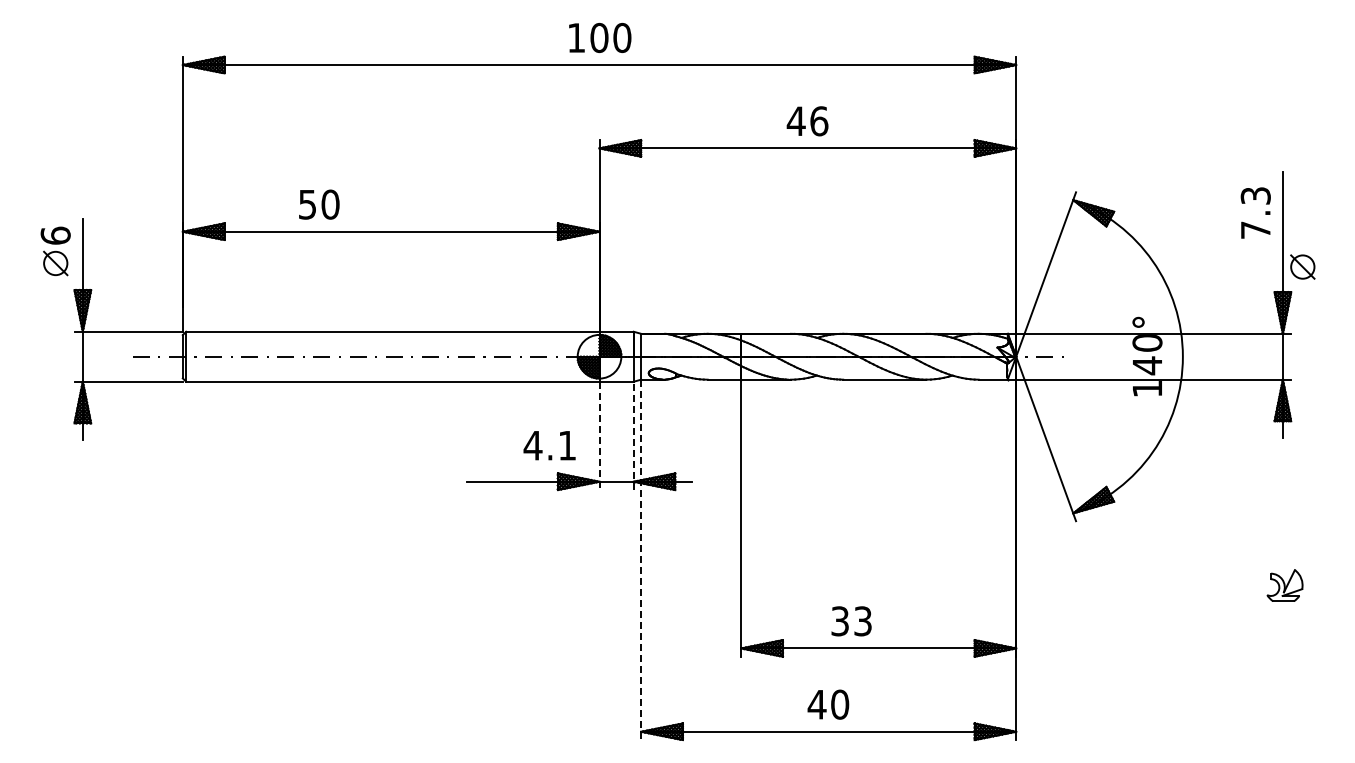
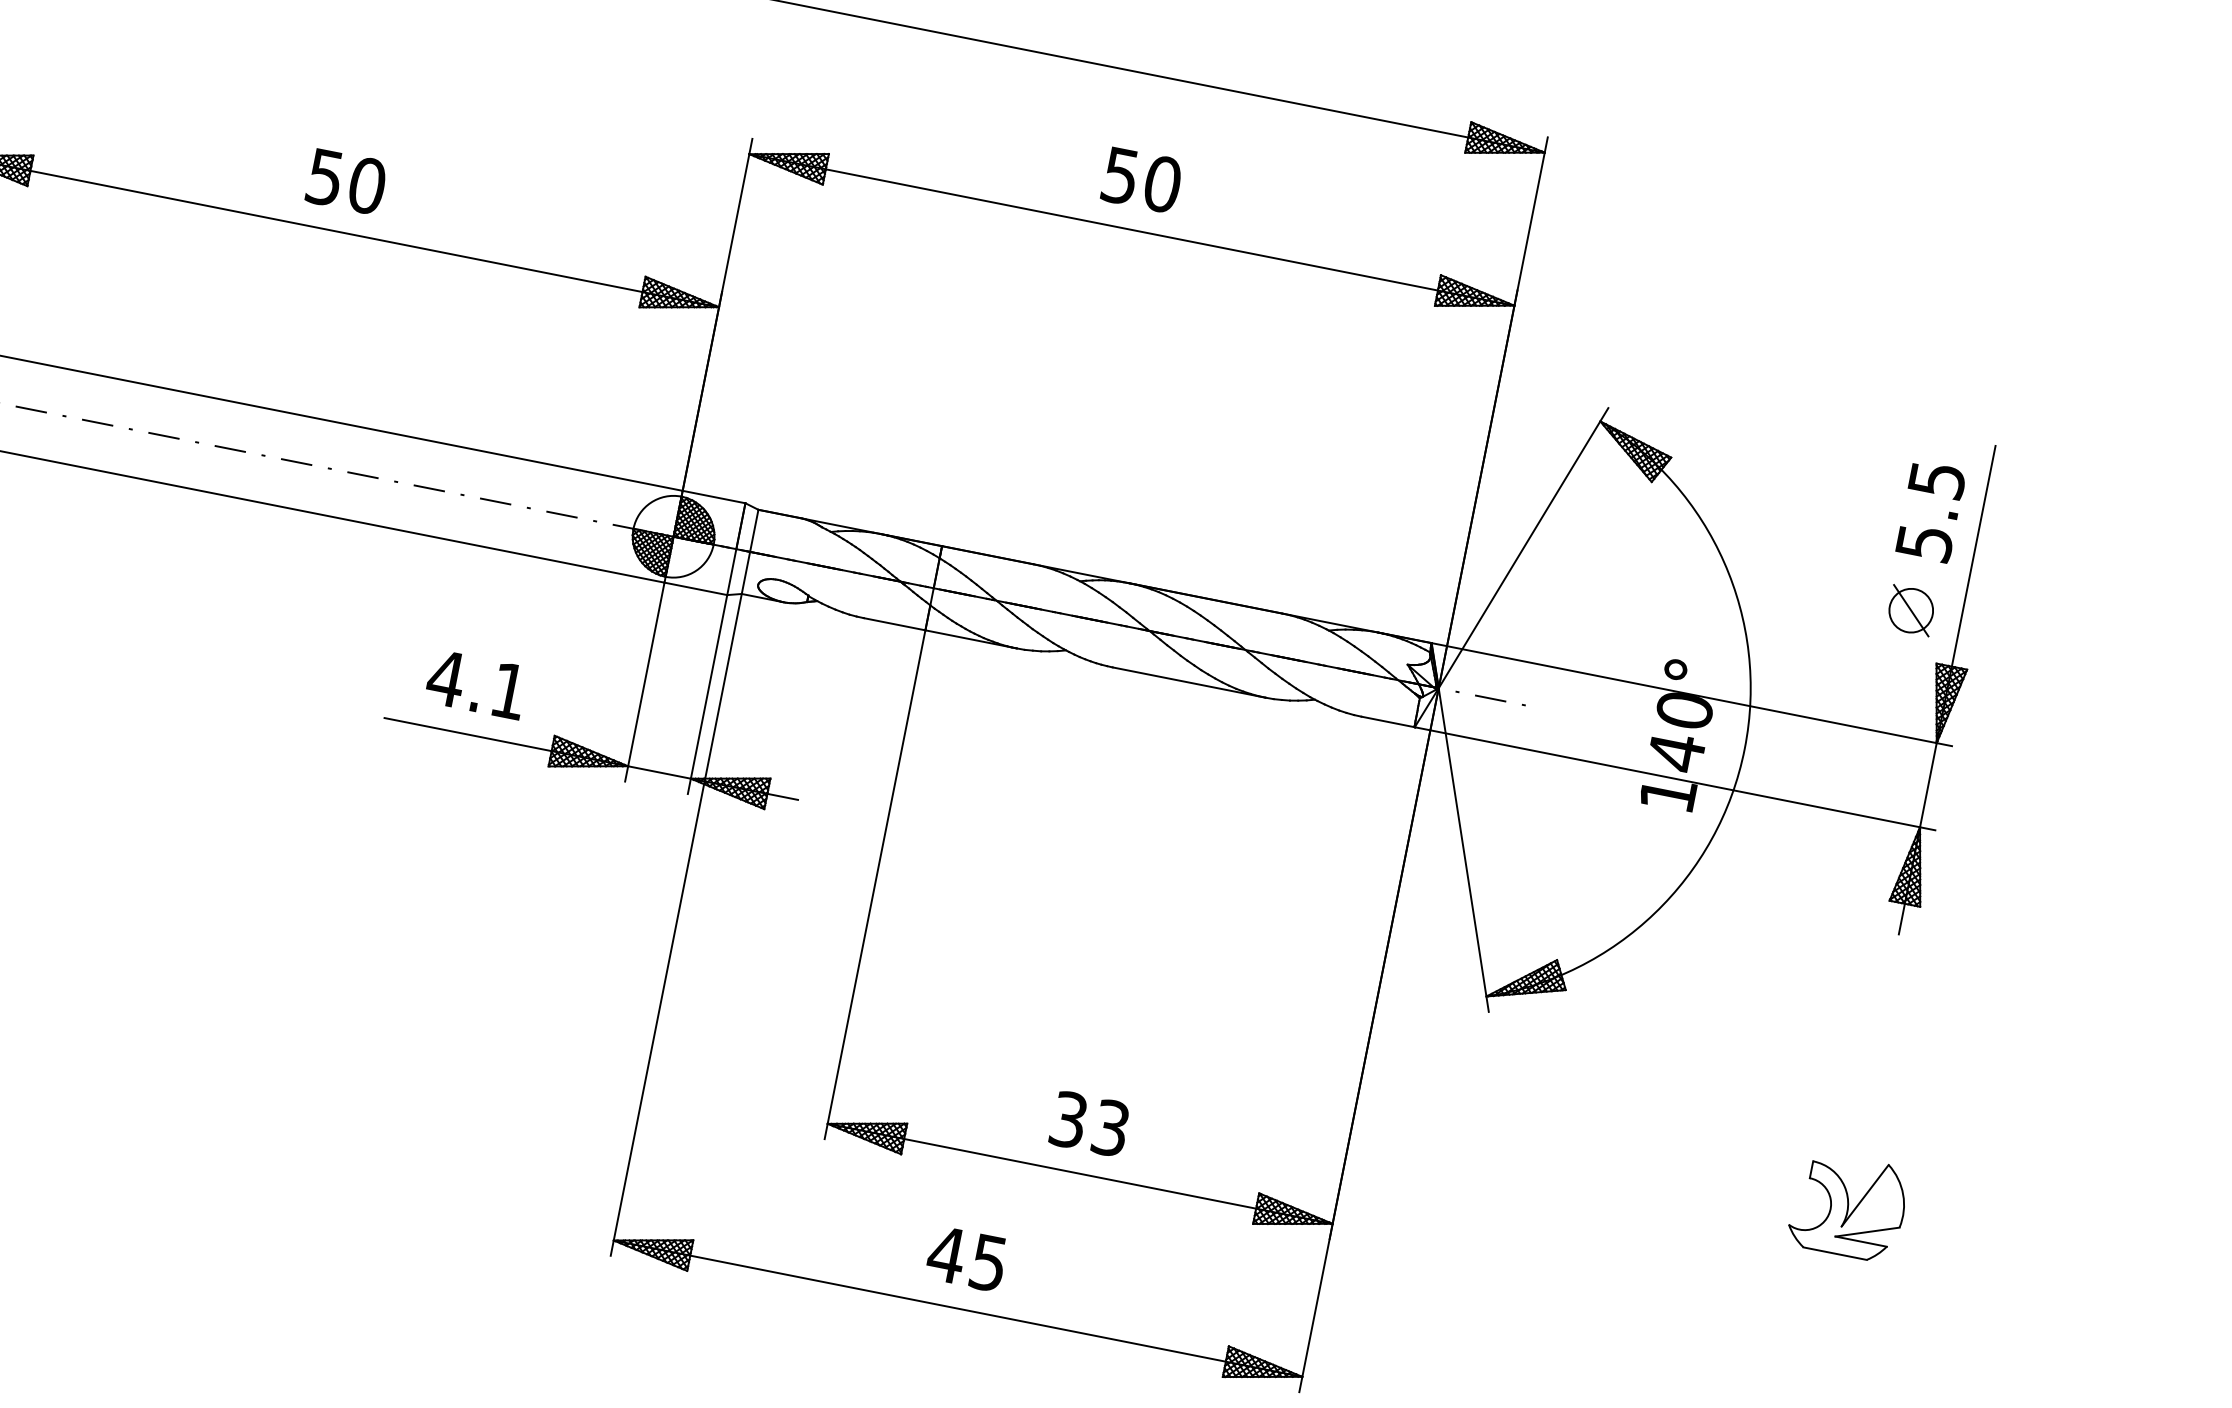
text: (807, 121) -> (1141, 180), 46 -> 50
text: (319, 204) -> (346, 181), moved
text: (1255, 212) -> (1930, 510), 7.3 -> 5.5
part: (1302, 266) -> (1910, 609), moved
line: (633, 435) -> (707, 693), dashed -> solid
line: (599, 436) -> (644, 683), dashed -> solid
text: (549, 445) -> (476, 684), moved
line: (641, 560) -> (676, 926), dashed -> solid
part: (1284, 585) -> (1848, 1205), size x1.67
text: (851, 621) -> (1089, 1124), moved
text: (840, 704) -> (989, 1262), 40 -> 45

